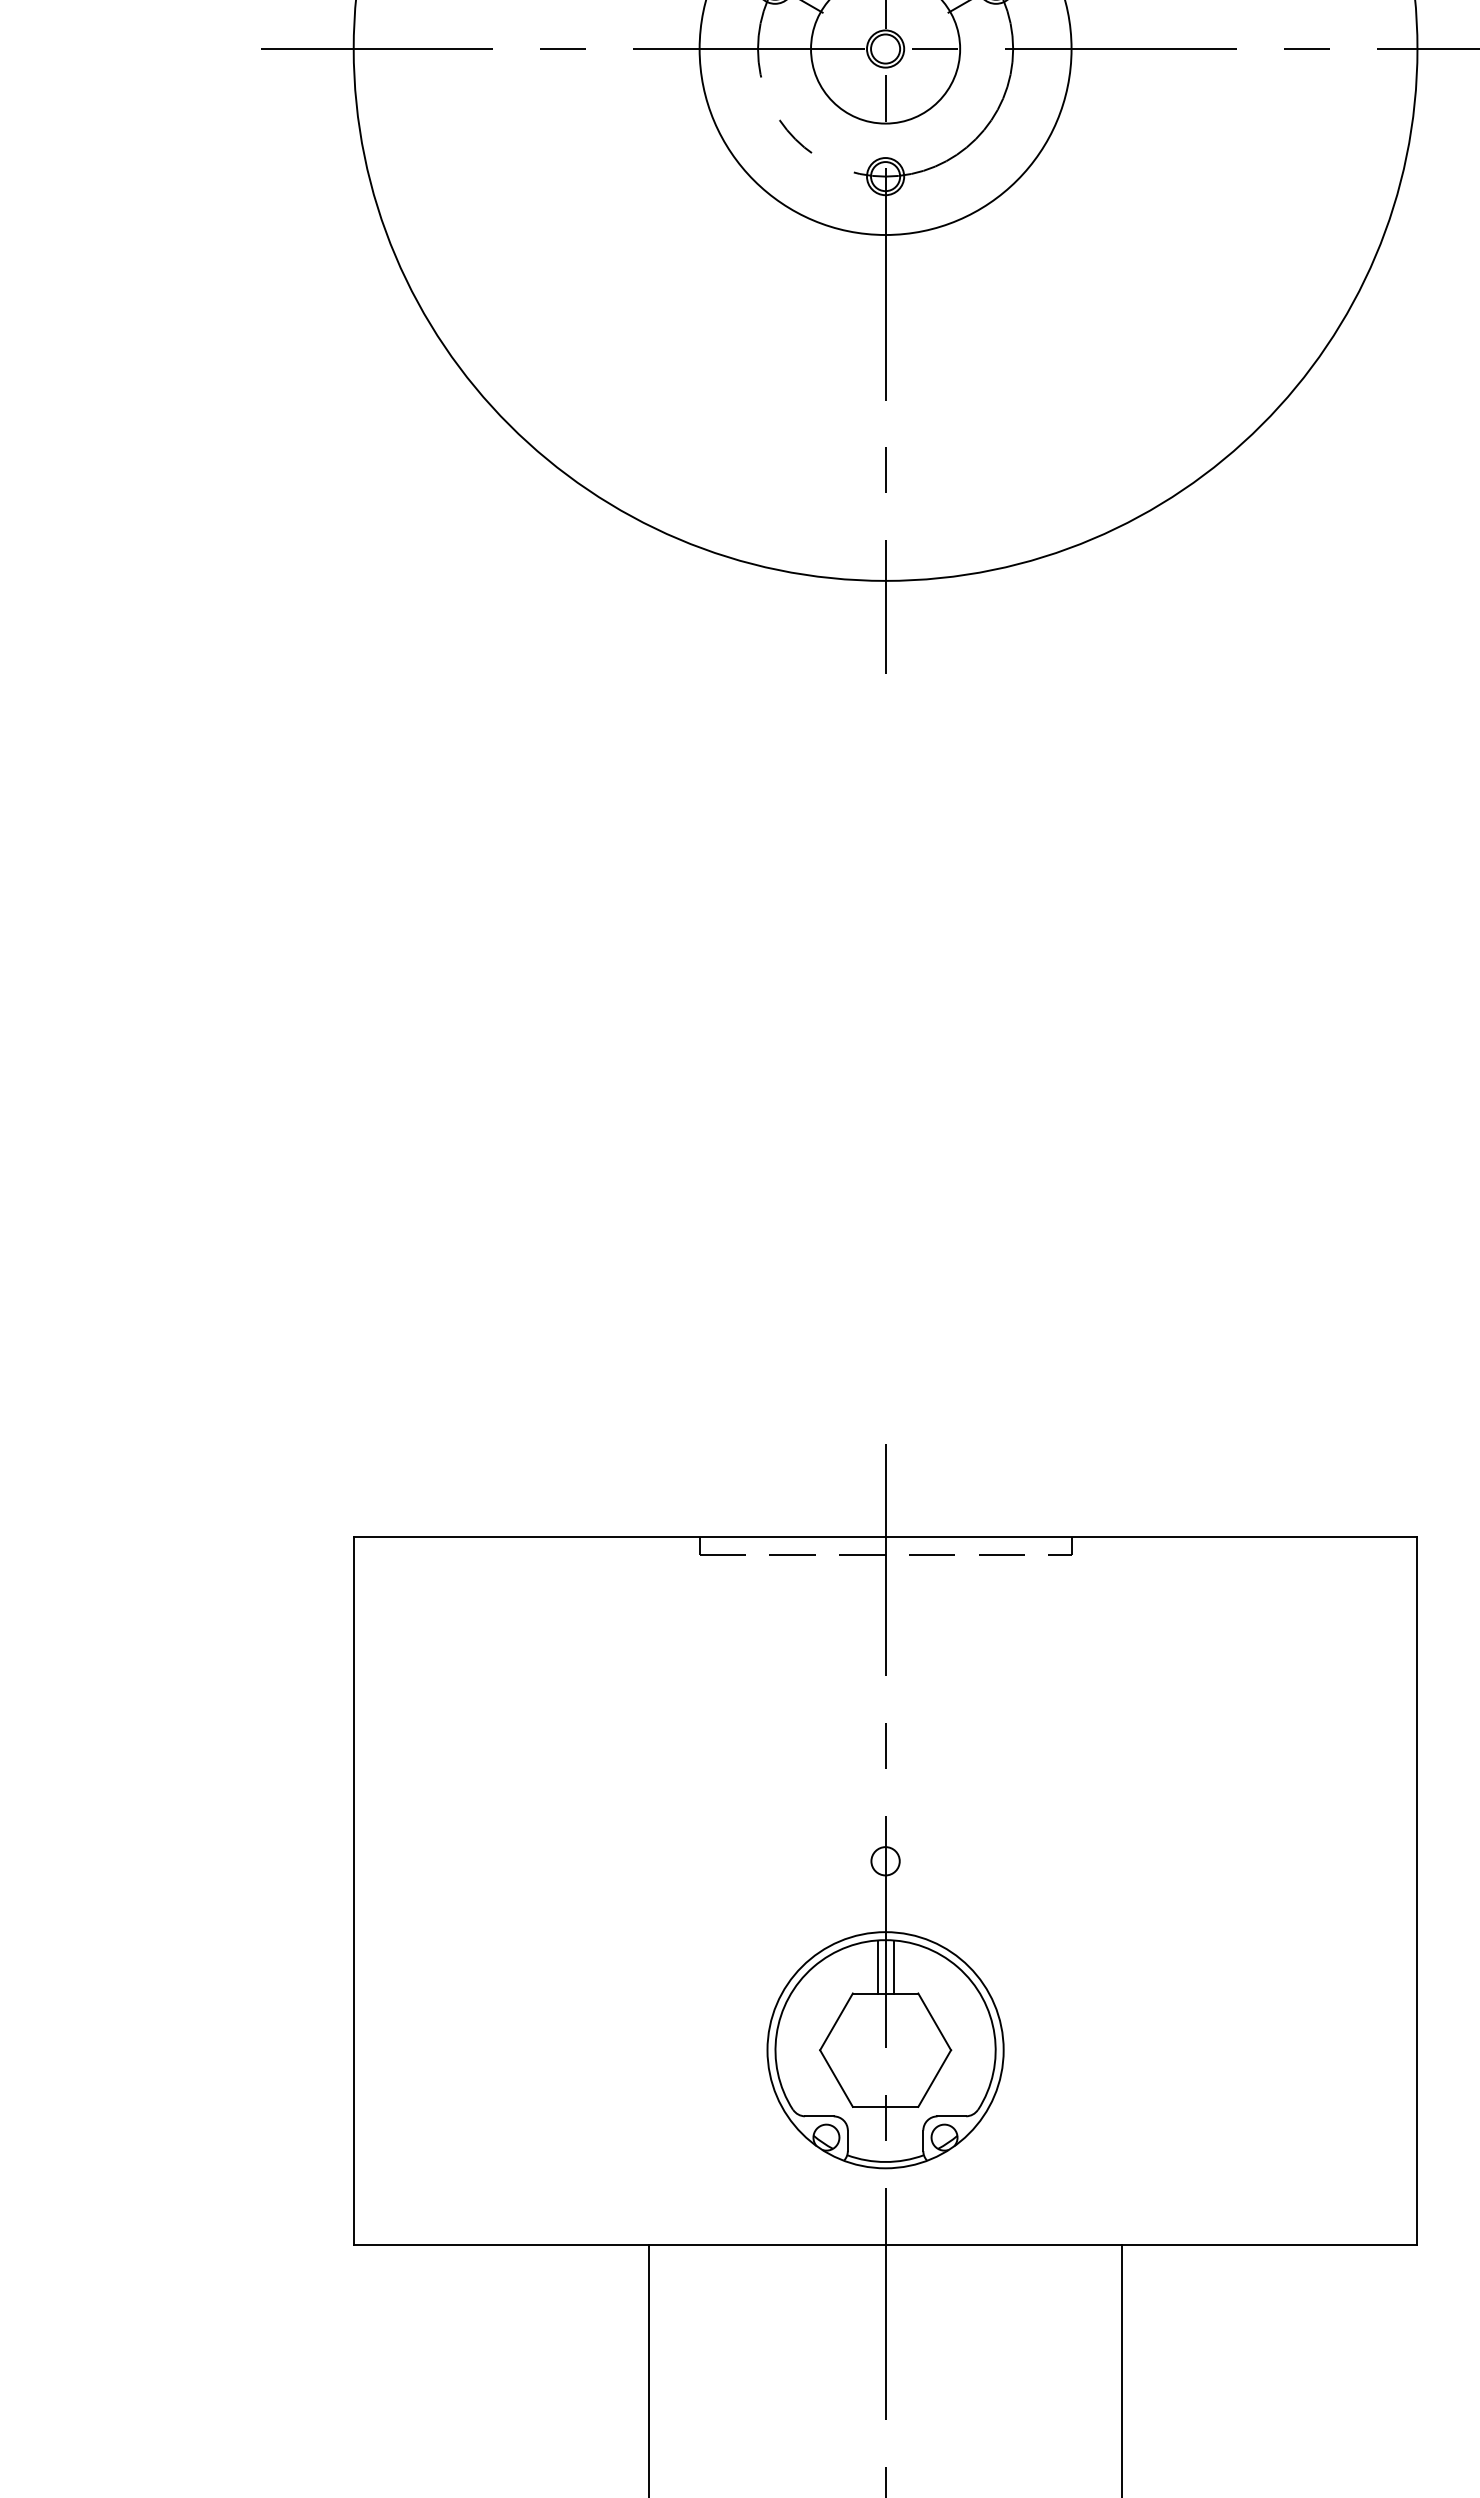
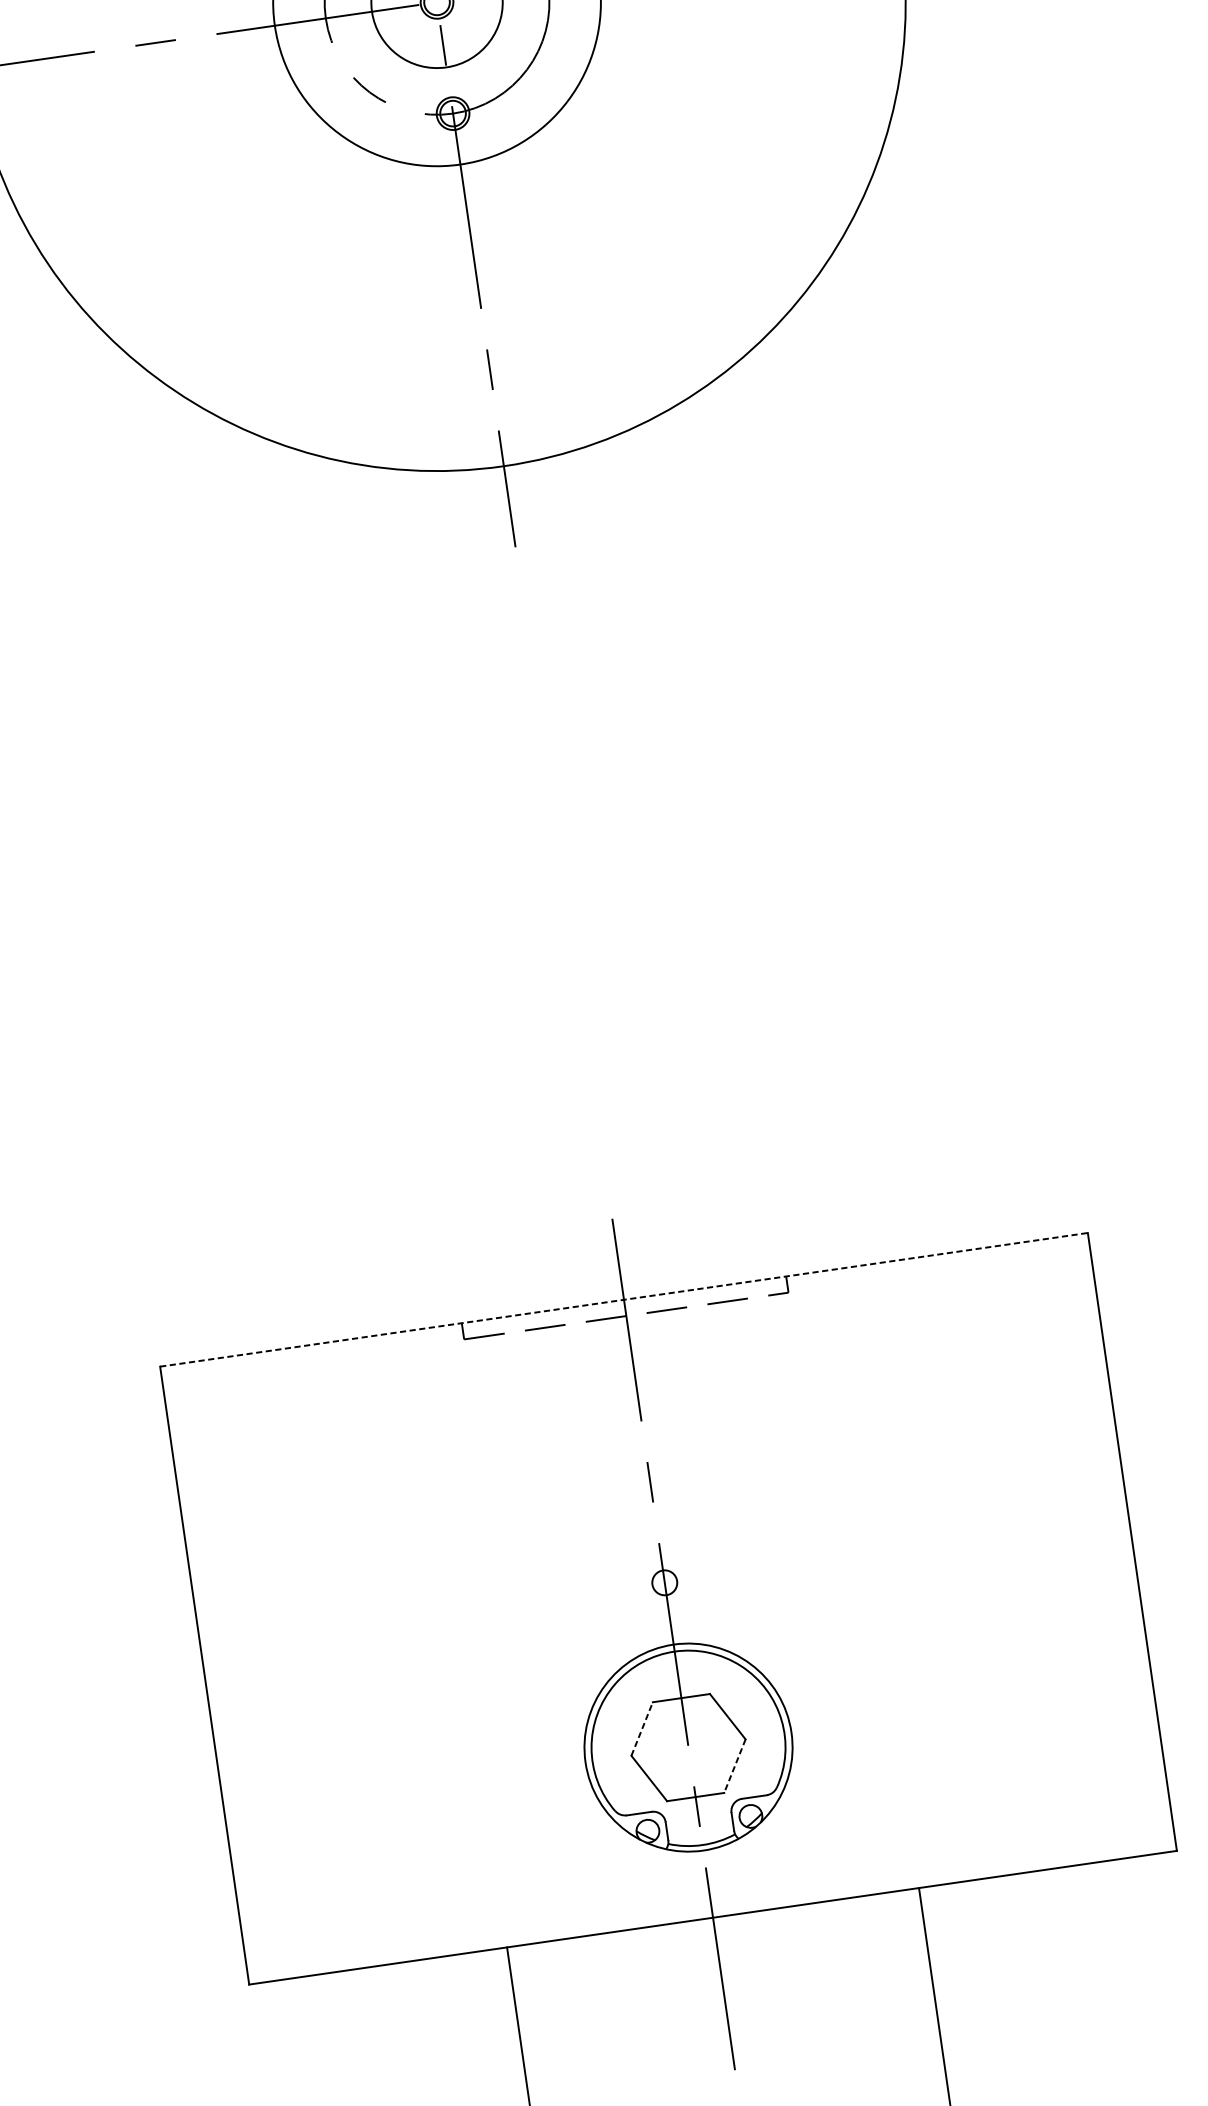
line: (885, 1536) -> (623, 1299), solid -> dashed
line: (877, 1966) -> (670, 1675), removed
line: (893, 1966) -> (684, 1673), removed
line: (836, 2021) -> (642, 1728), solid -> dashed
line: (934, 2078) -> (734, 1766), solid -> dashed

